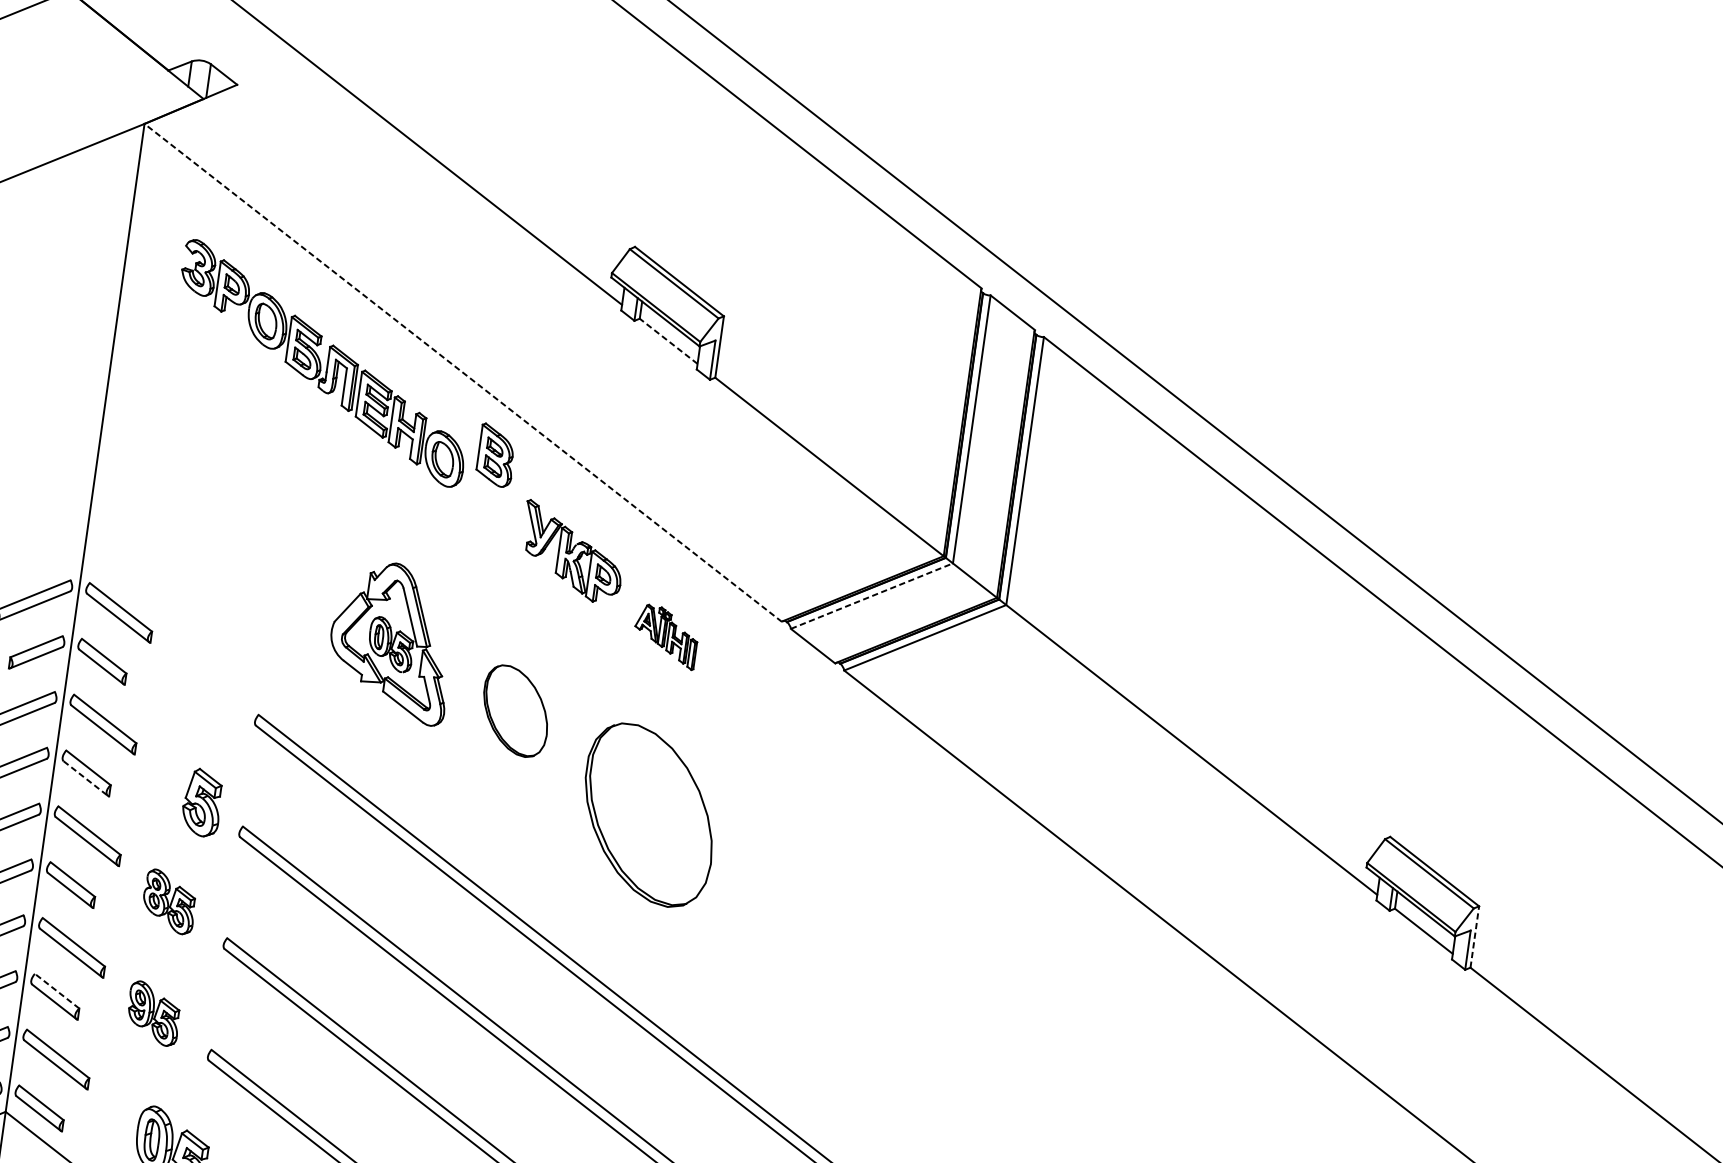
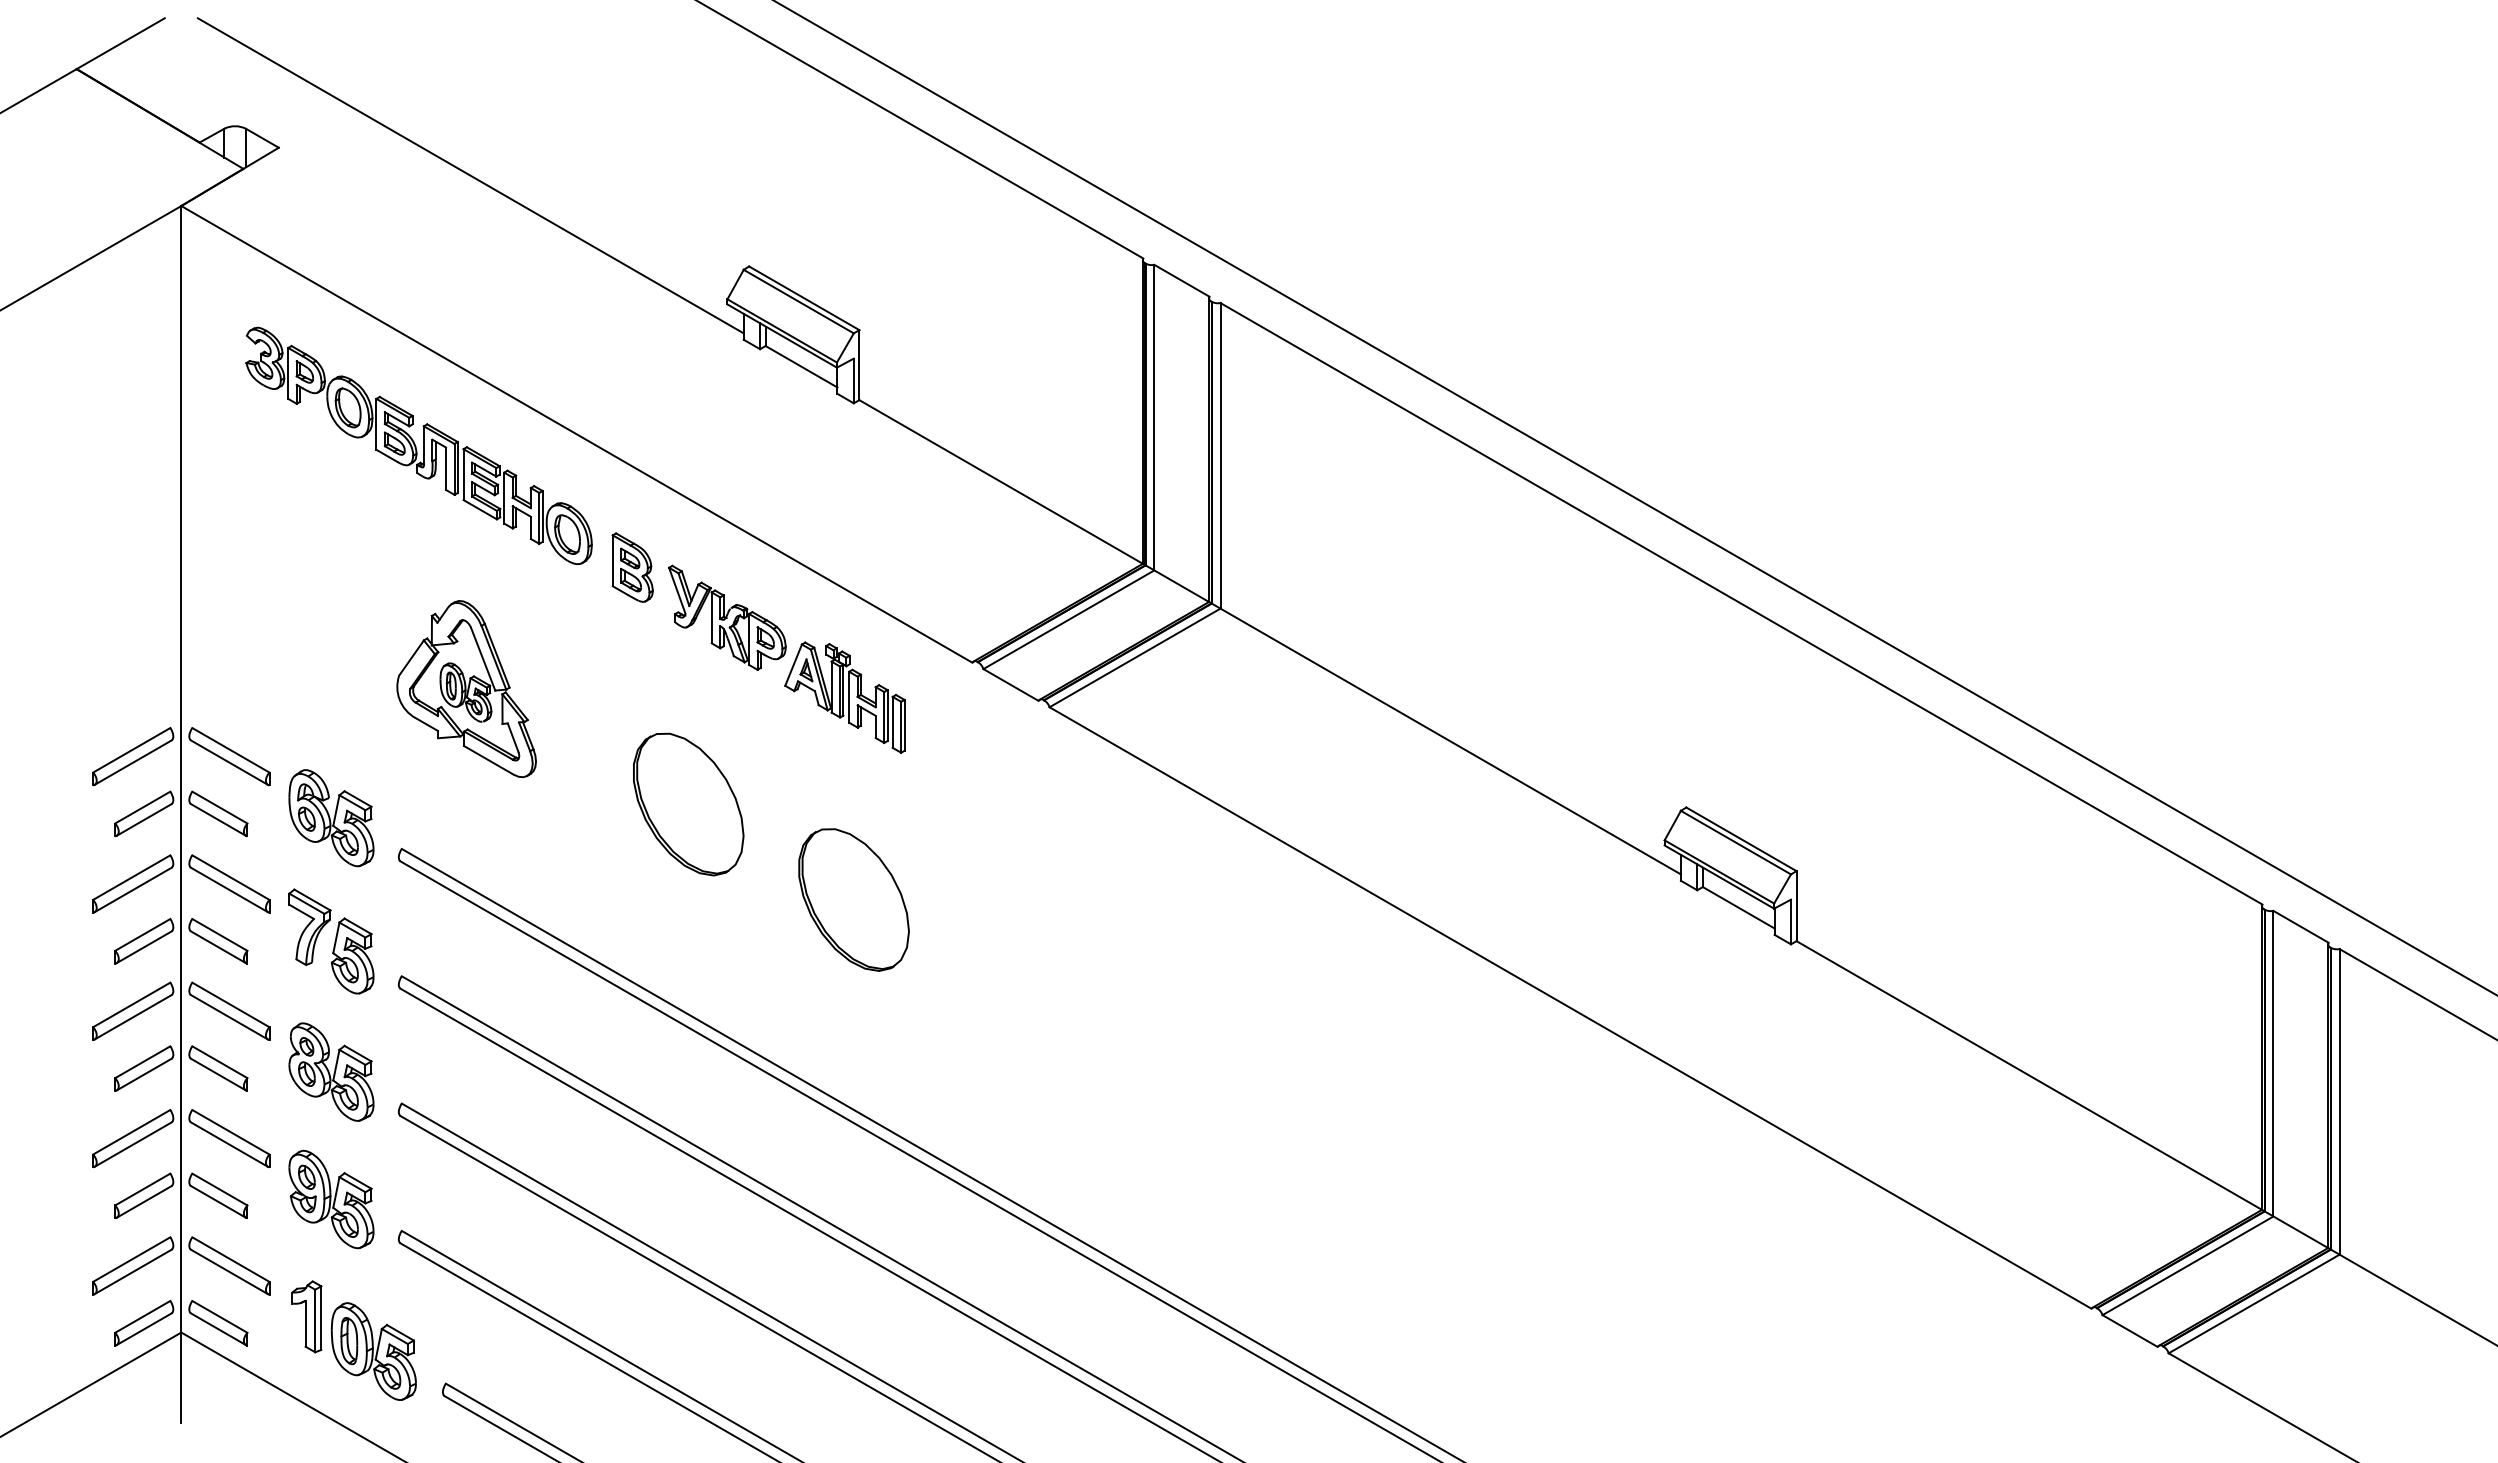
line: (668, 341) -> (801, 366), dashed -> solid
line: (462, 372) -> (576, 434), dashed -> solid
part: (496, 455) -> (632, 567), moved
line: (871, 595) -> (1068, 619), dashed -> solid
part: (665, 636) -> (844, 697), size x1.67
part: (392, 642) -> (466, 689), moved
part: (200, 679) -> (331, 818), added
part: (515, 711) -> (688, 804), size x1.43
part: (168, 772) -> (309, 927), added
line: (85, 778) -> (218, 947), dashed -> solid
part: (648, 814) -> (853, 899), size x0.71
part: (169, 901) -> (331, 1071), size x1.43
line: (1474, 936) -> (1796, 905), dashed -> solid
line: (56, 991) -> (219, 1189), dashed -> solid
part: (153, 1013) -> (331, 1199), size x1.43
part: (117, 1113) -> (306, 1316), added

